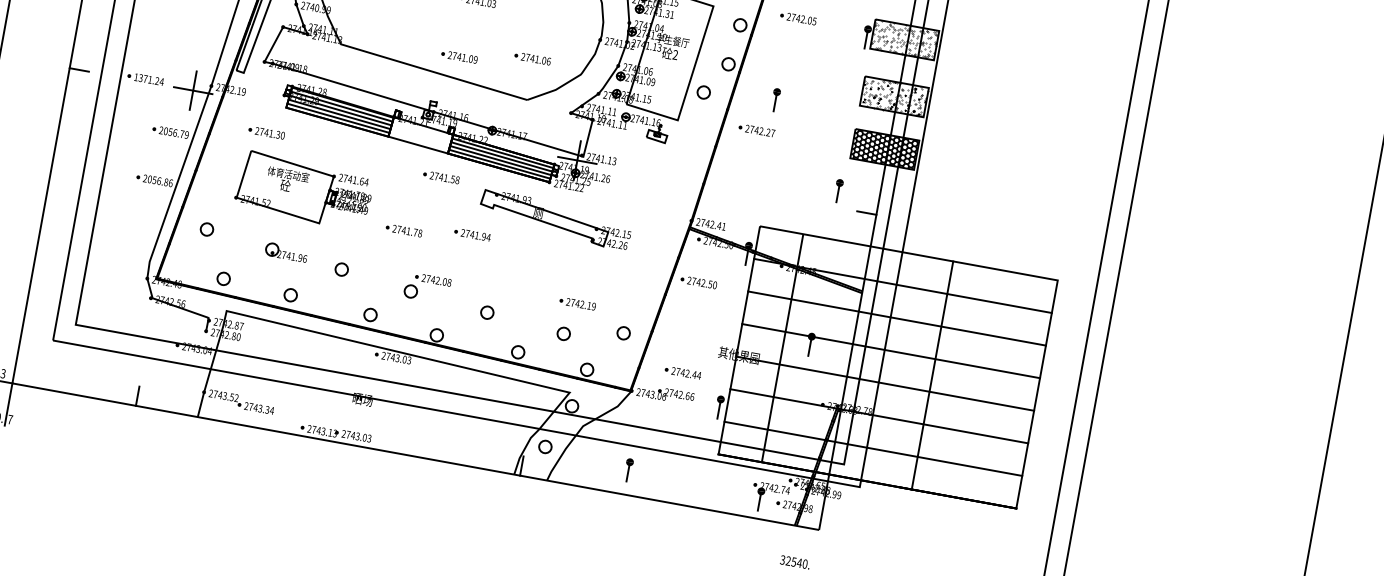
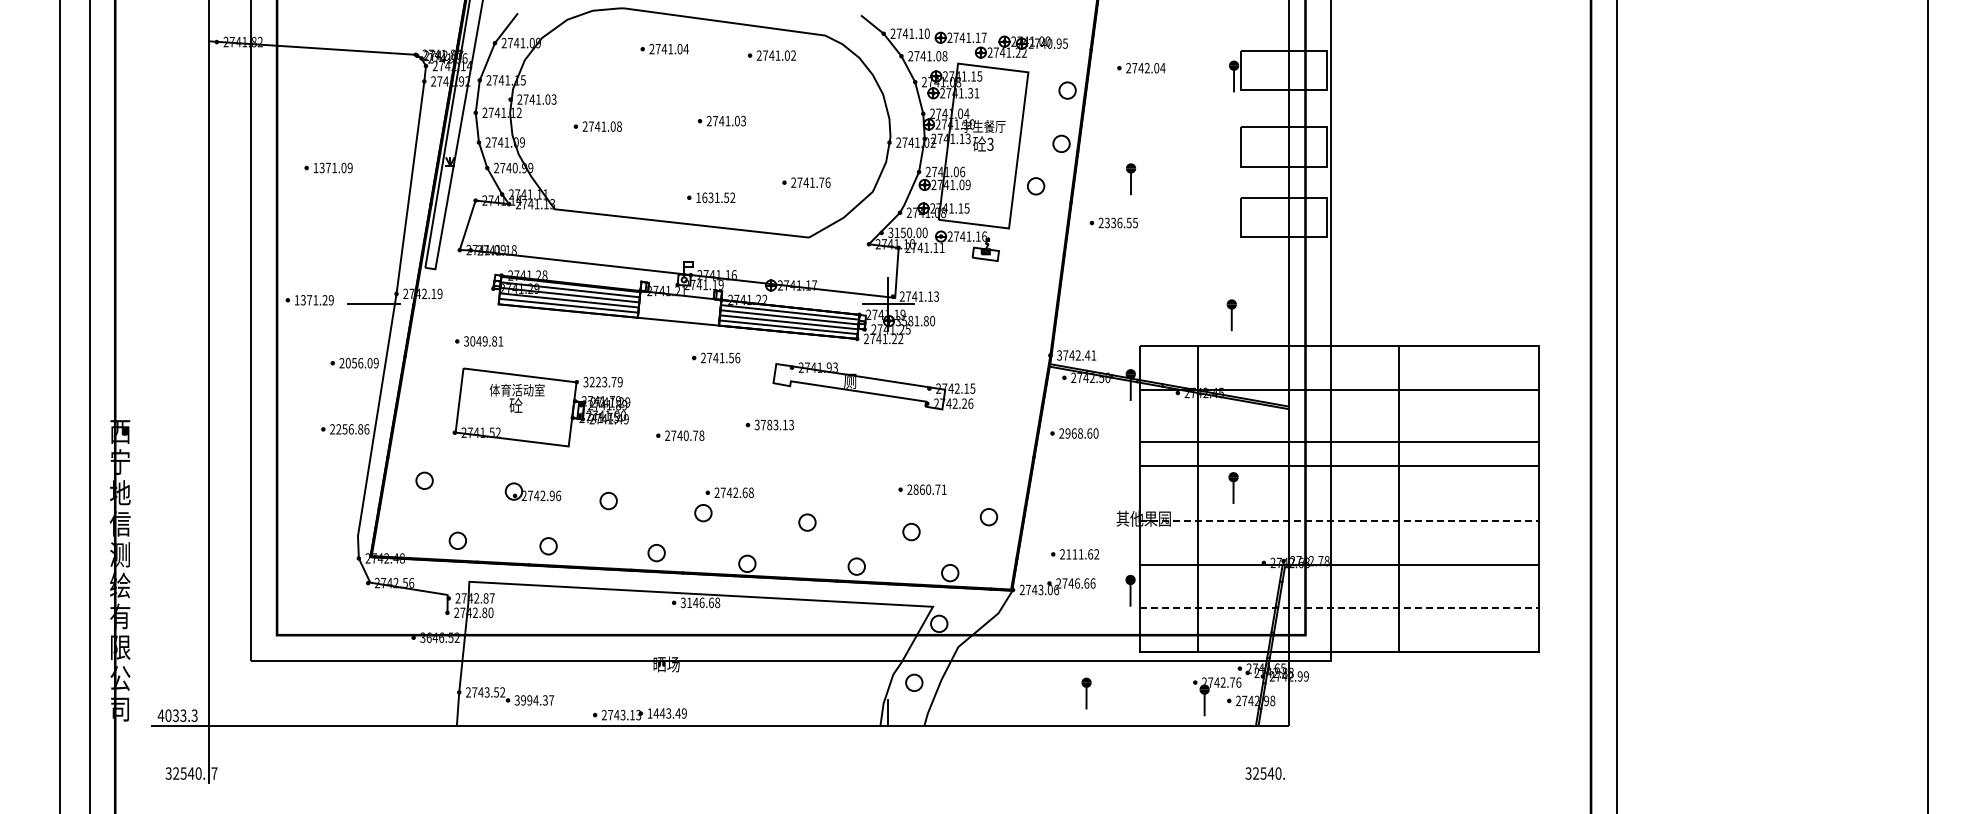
text: (814, 21) -> (1162, 68), 2742.05 -> 2742.04
hatch: (904, 39) -> (1283, 70), removed
text: (675, 55) -> (990, 144), 2 -> 3
text: (462, 57) -> (715, 197), 2741.09 -> 1631.52
text: (543, 60) -> (821, 182), 2741.06 -> 2741.76
line: (79, 70) -> (221, 304), removed
text: (161, 82) -> (331, 300), 1371.24 -> 1371.29
line: (193, 90) -> (374, 303), removed
hatch: (894, 96) -> (1283, 146), removed
text: (601, 109) -> (907, 232), 2741.11 -> 3150.00
text: (761, 131) -> (1120, 222), 2742.27 -> 2336.55
text: (269, 133) -> (483, 341), 2741.30 -> 3049.81
text: (181, 134) -> (369, 363), 2056.79 -> 2056.09
hatch: (884, 149) -> (1283, 217), removed
text: (595, 176) -> (915, 320), 2741.26 -> 3581.80
text: (149, 179) -> (338, 429), 2056.86 -> 2256.86
text: (353, 179) -> (602, 381), 2741.64 -> 3223.79
text: (457, 179) -> (737, 357), 2741.58 -> 2741.56
part: (838, 191) -> (1231, 315), moved
line: (866, 213) -> (1275, 304), removed
text: (698, 222) -> (1059, 355), 2742.41 -> 3742.41
text: (408, 231) -> (685, 435), 2741.78 -> 2740.78
text: (476, 234) -> (774, 424), 2741.94 -> 3783.13
text: (293, 256) -> (542, 495), 2741.96 -> 2742.96
text: (444, 281) -> (744, 492), 2742.08 -> 2742.68
text: (701, 282) -> (1078, 433), 2742.50 -> 2968.60
text: (583, 304) -> (929, 489), 2742.19 -> 2860.71
line: (896, 318) -> (1339, 465), moved
text: (196, 348) -> (439, 637), 2743.04 -> 3646.52
line: (890, 351) -> (1339, 442), moved
text: (396, 357) -> (700, 602), 2743.03 -> 3146.68
text: (688, 373) -> (1082, 554), 2742.44 -> 2111.62
line: (885, 383) -> (1340, 520), solid -> dashed
text: (680, 394) -> (1077, 583), 2742.66 -> 2746.66
line: (137, 396) -> (374, 713), removed
text: (259, 408) -> (534, 700), 2743.34 -> 3994.37
text: (356, 436) -> (666, 713), 2743.03 -> 1443.49
line: (873, 449) -> (1340, 608), solid -> dashed
part: (628, 470) -> (1086, 693), moved
text: (787, 490) -> (1238, 682), 2742.74 -> 2742.76

